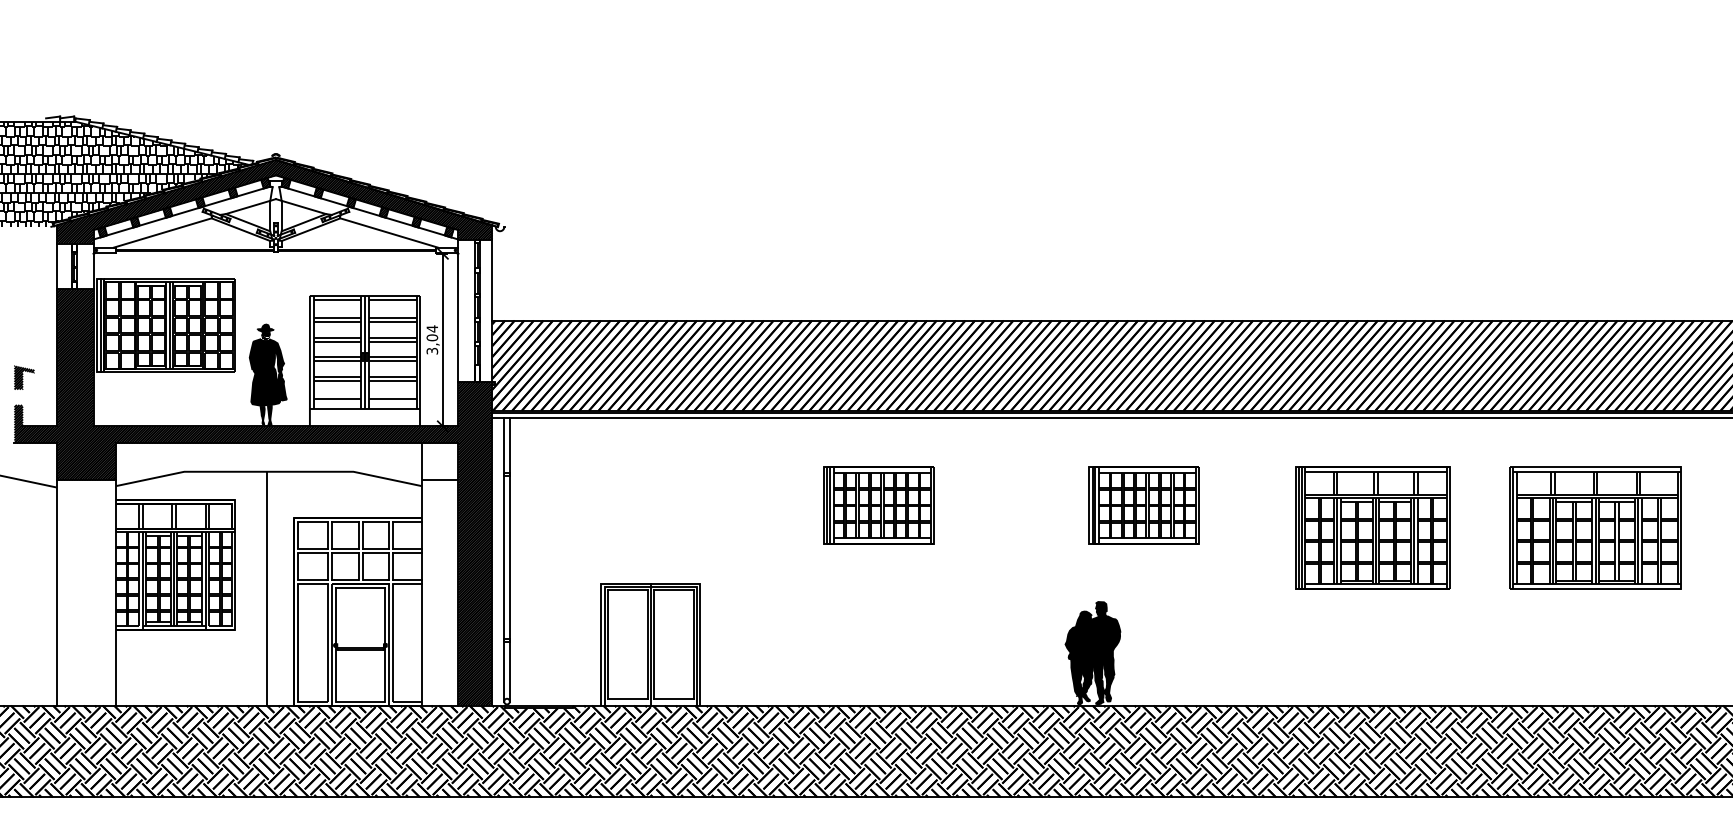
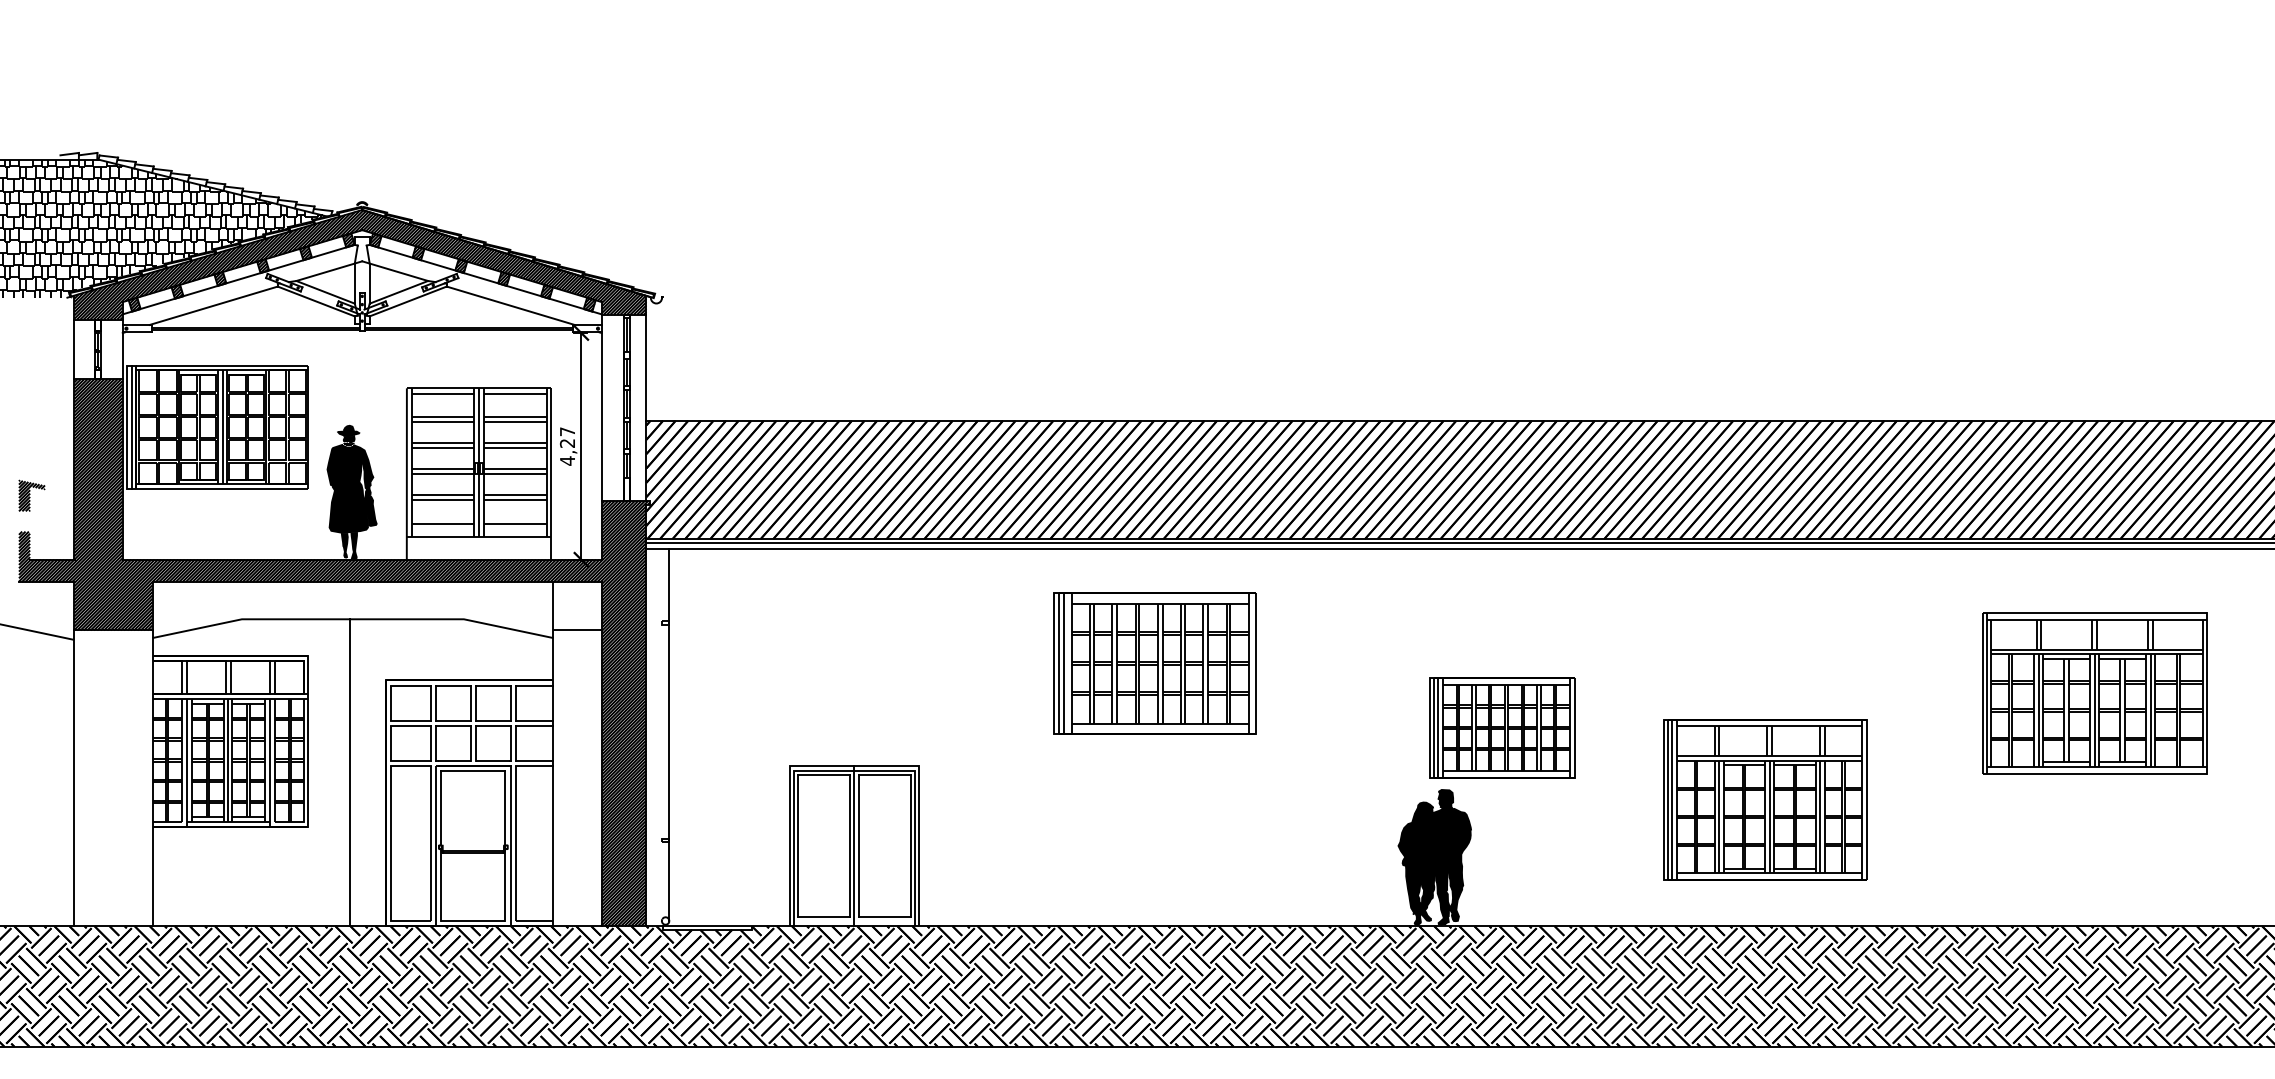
text: (432, 339) -> (567, 445), 3,04 -> 4,27
part: (878, 505) -> (1153, 663), size x1.4
part: (1143, 505) -> (1501, 727), moved
part: (1372, 527) -> (1765, 798), moved
line: (504, 559) -> (662, 734), removed

